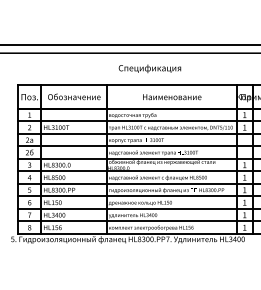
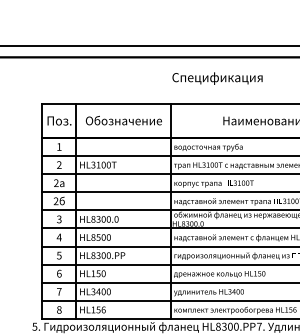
text: (149, 68) -> (216, 78), moved

